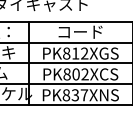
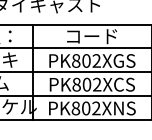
text: (75, 53) -> (86, 60), PK812XGS -> PK802XGS
text: (79, 95) -> (90, 108), PK837XNS -> PK802XNS

